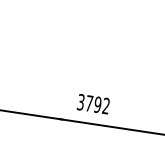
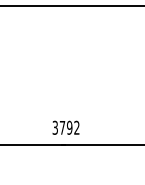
text: (92, 103) -> (65, 127), moved

